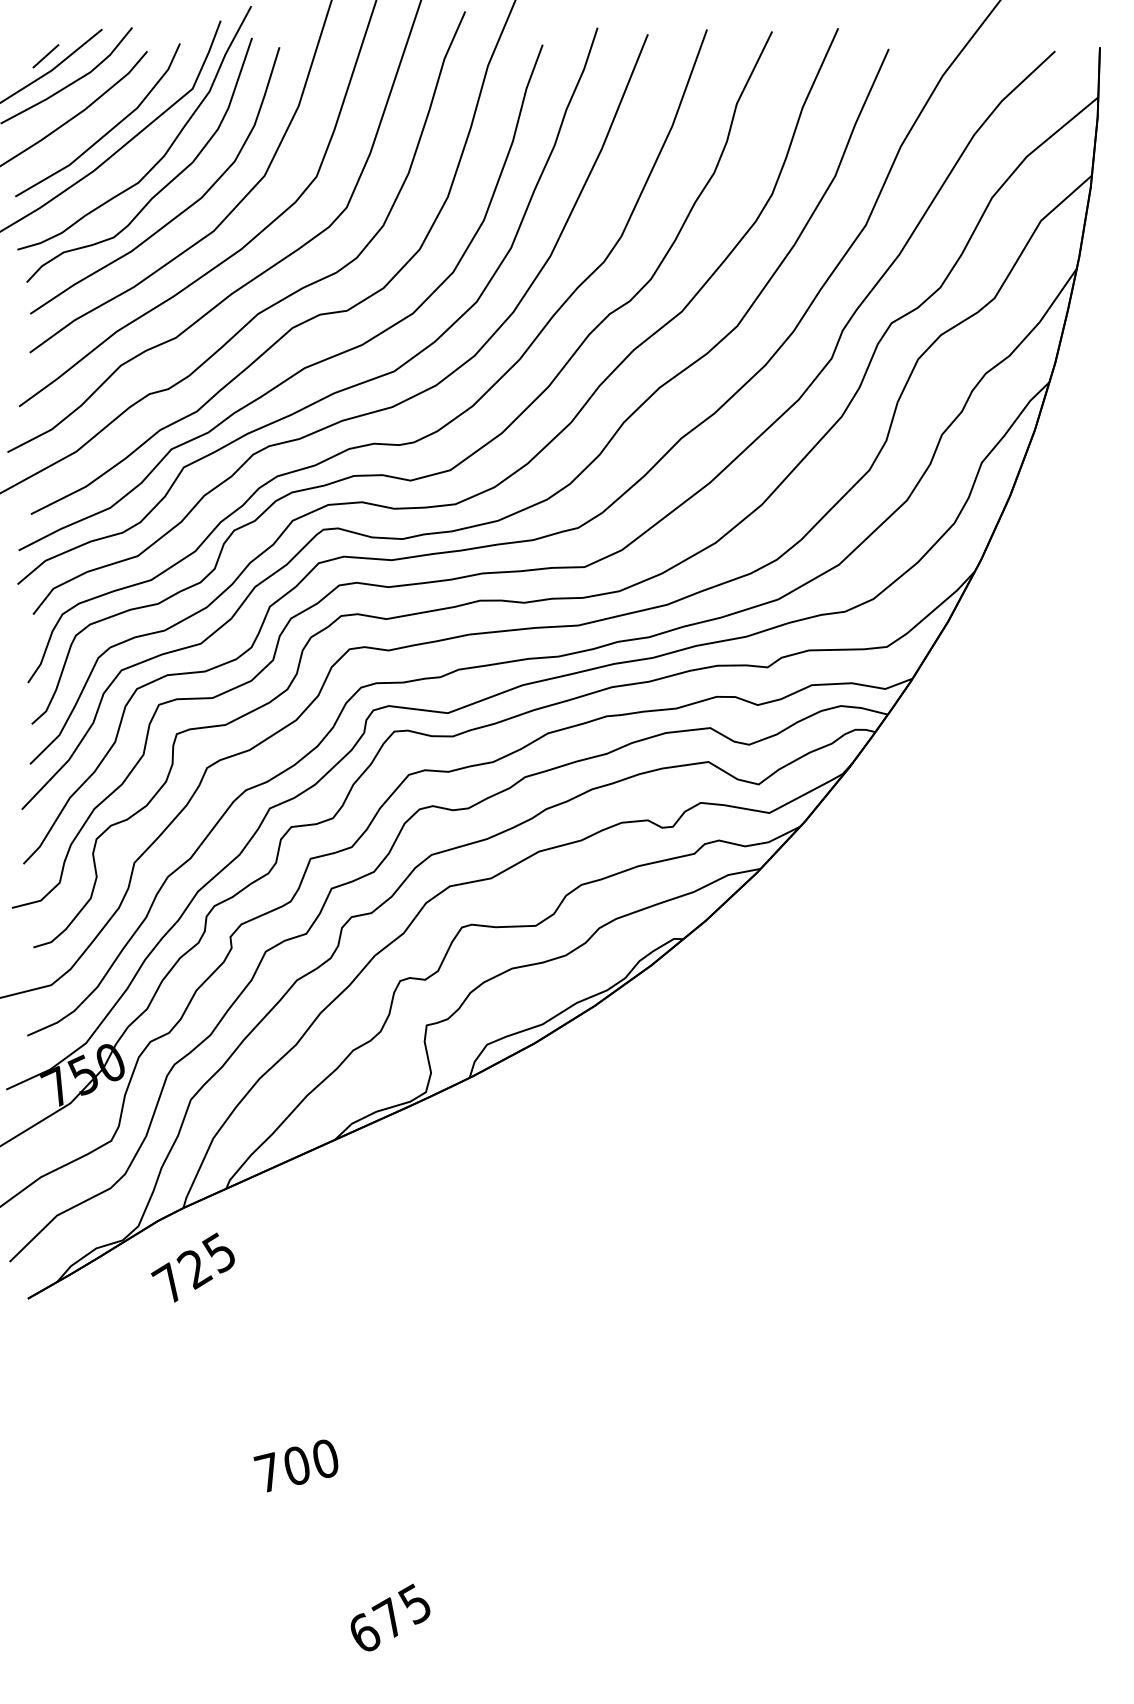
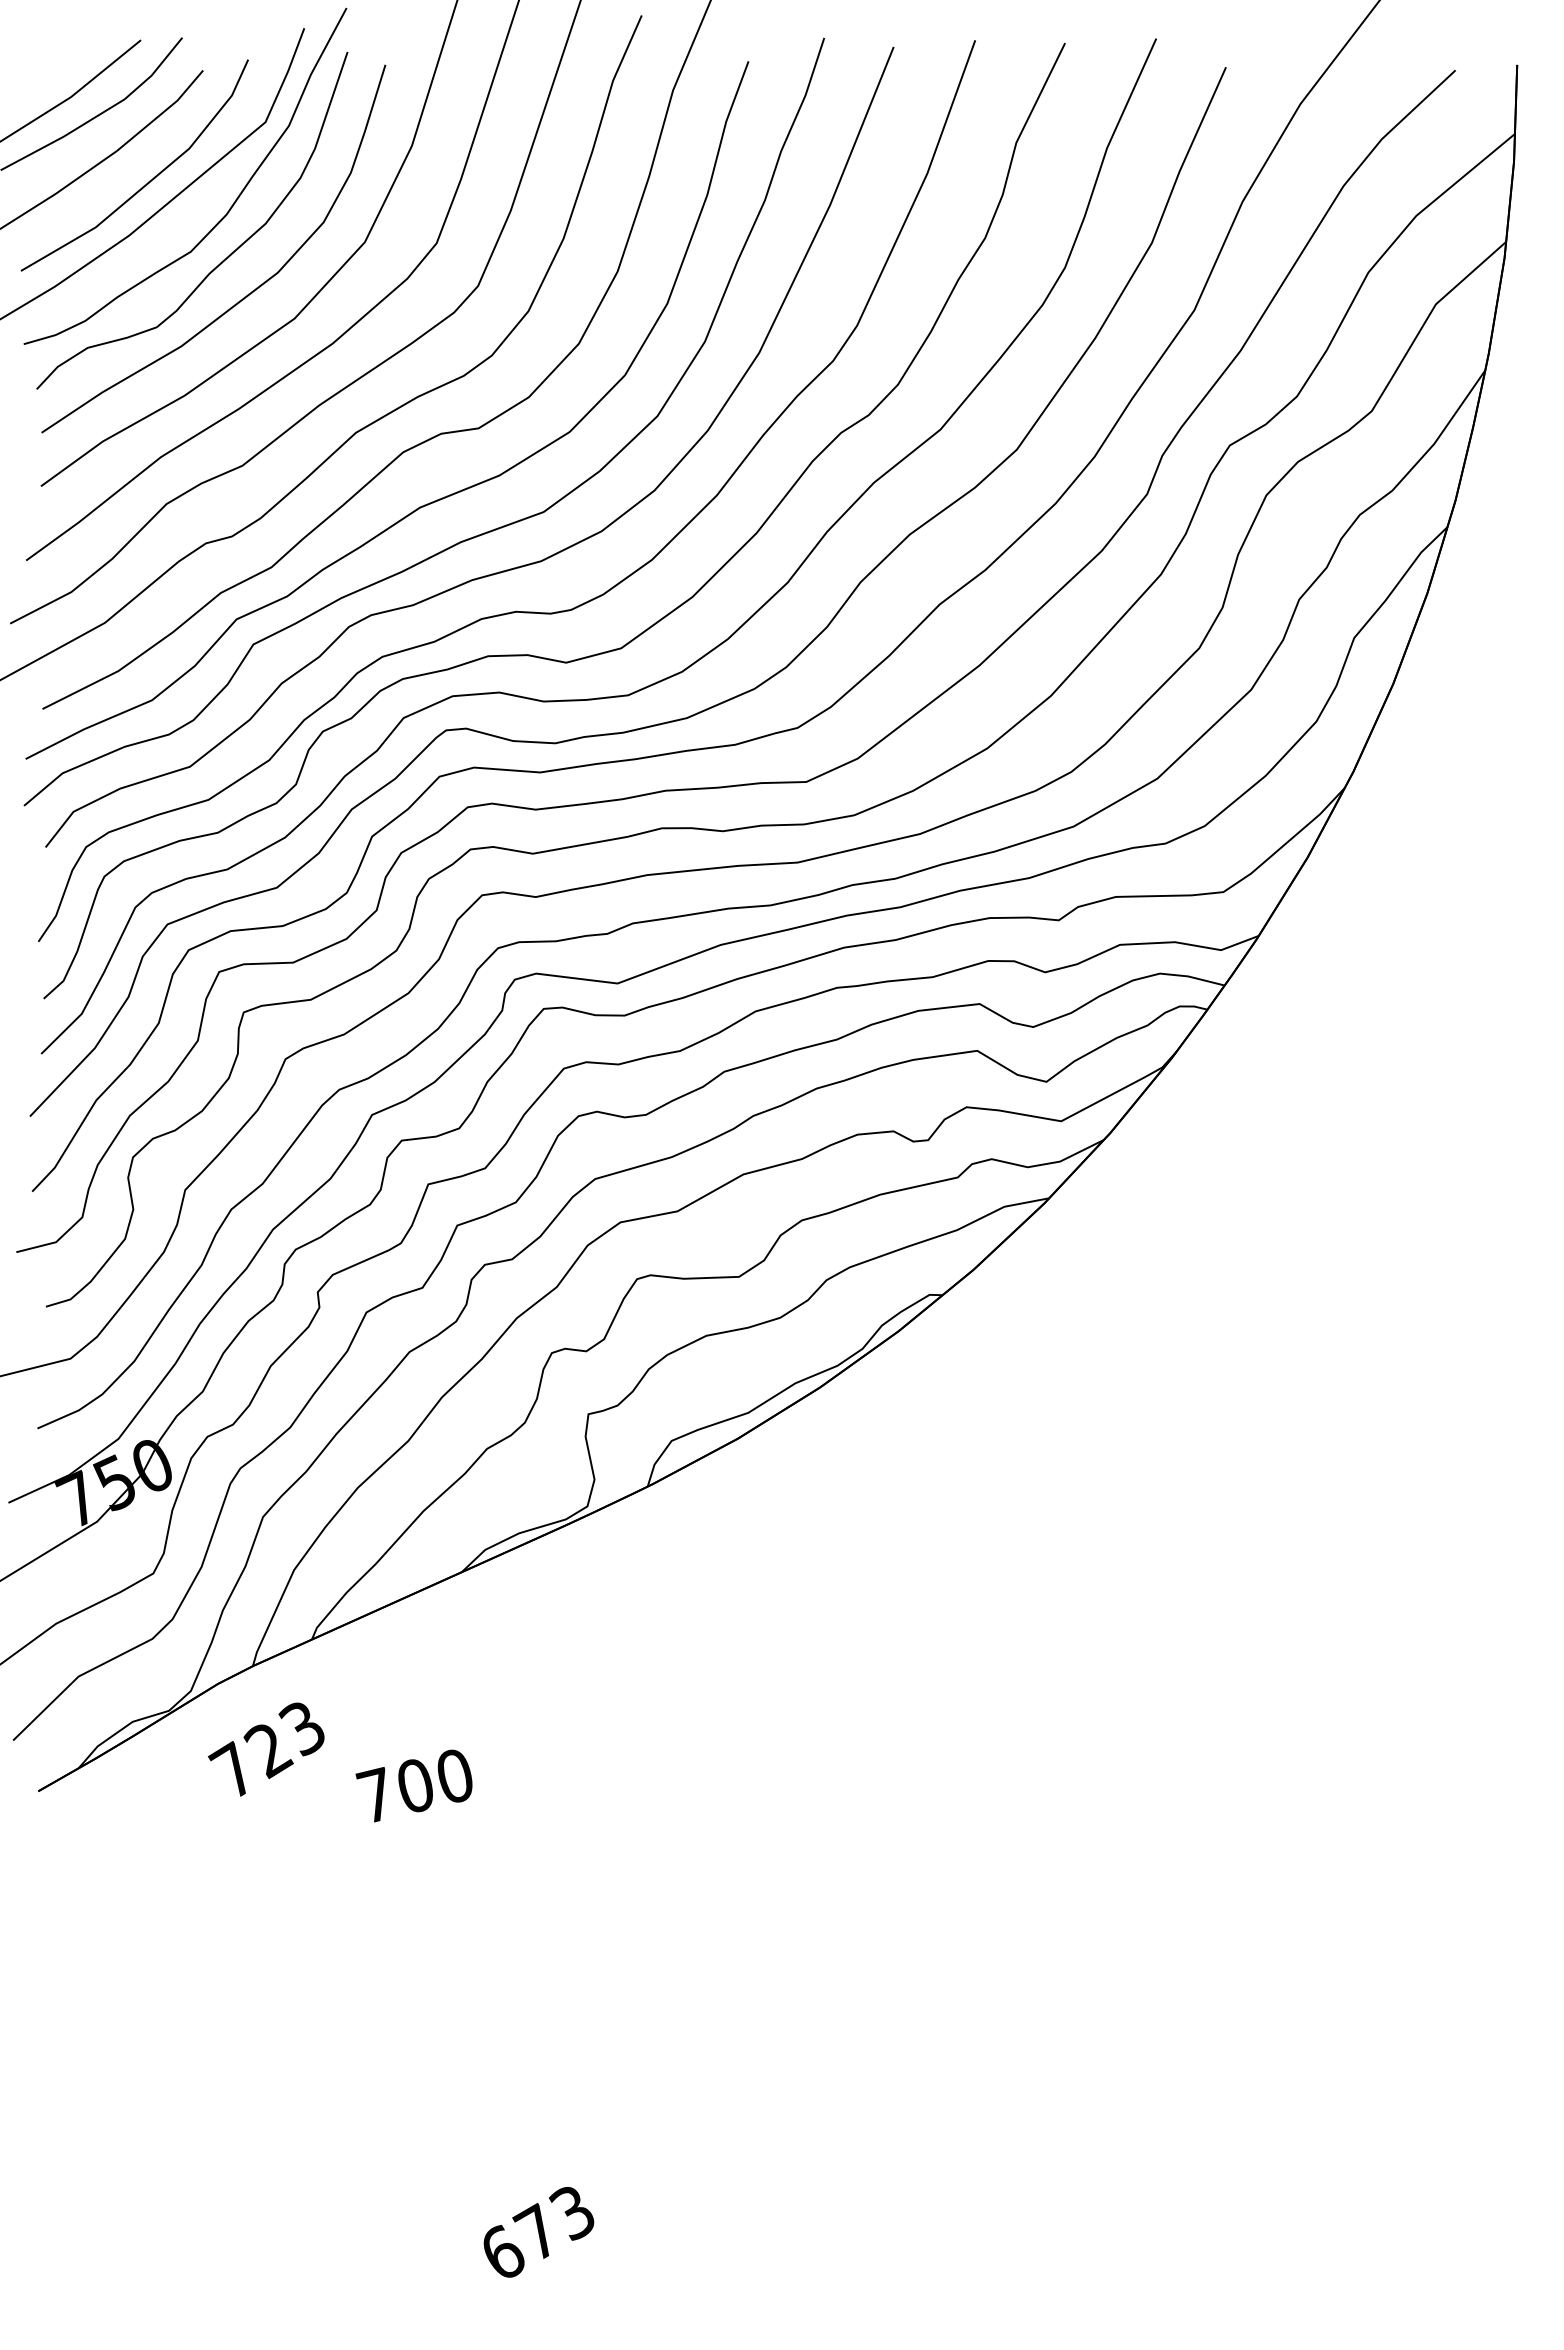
line: (45, 55) -> (62, 76), removed
text: (218, 1253) -> (301, 1728), 725 -> 723
text: (295, 1465) -> (413, 1785), moved
text: (414, 1604) -> (571, 2212), 675 -> 673

